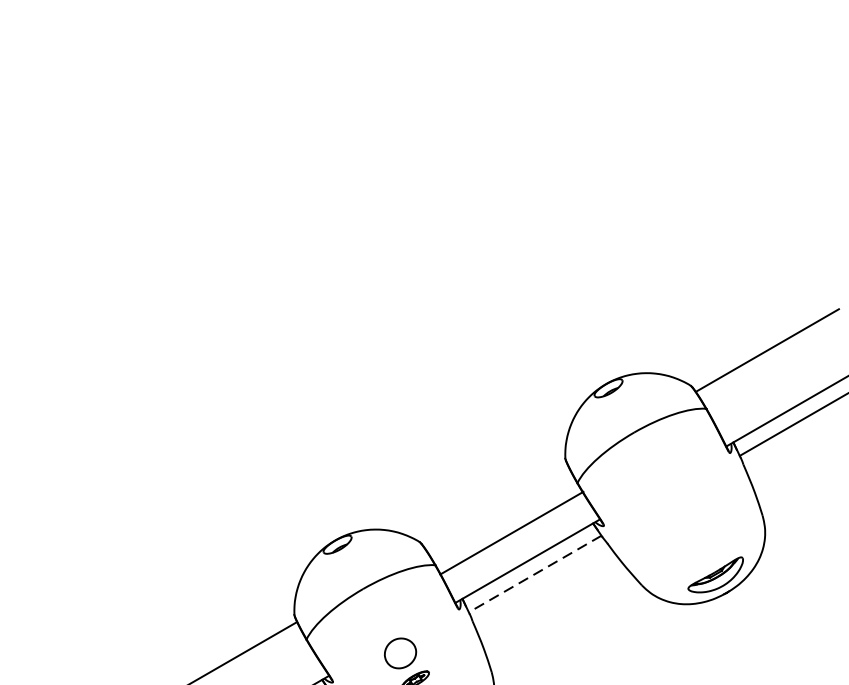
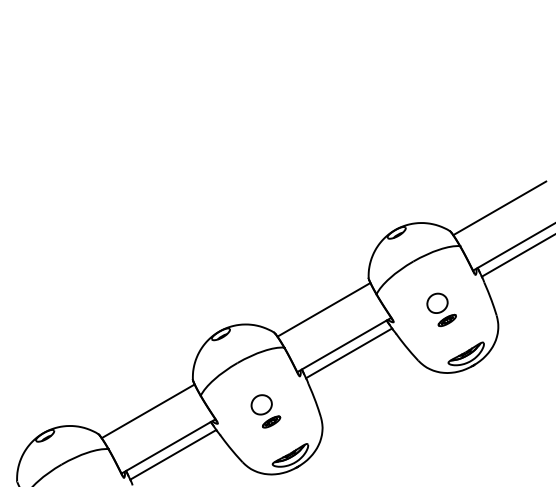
part: (677, 506) -> (441, 309), added
line: (511, 532) -> (323, 309), moved
line: (535, 574) -> (349, 353), dashed -> solid

